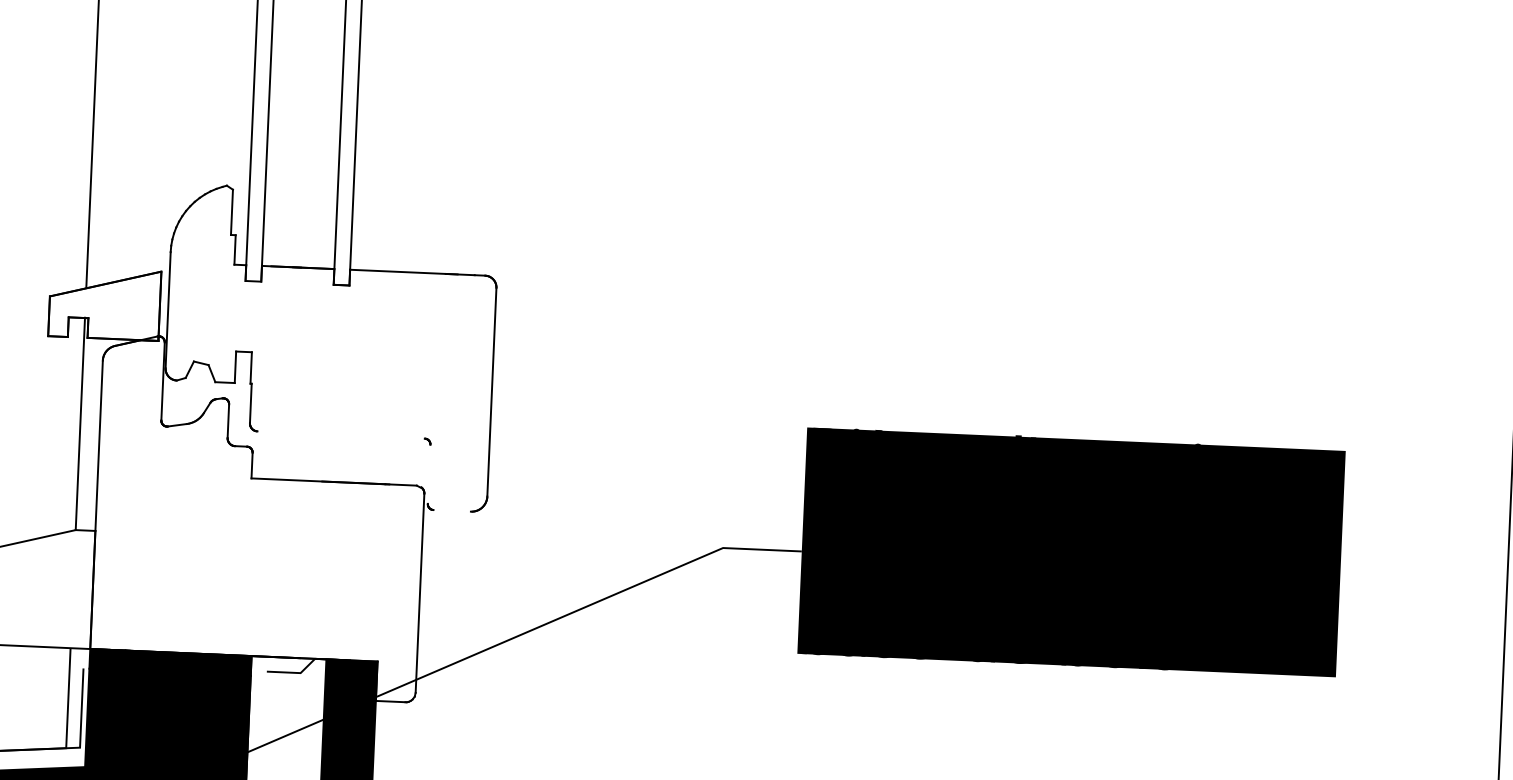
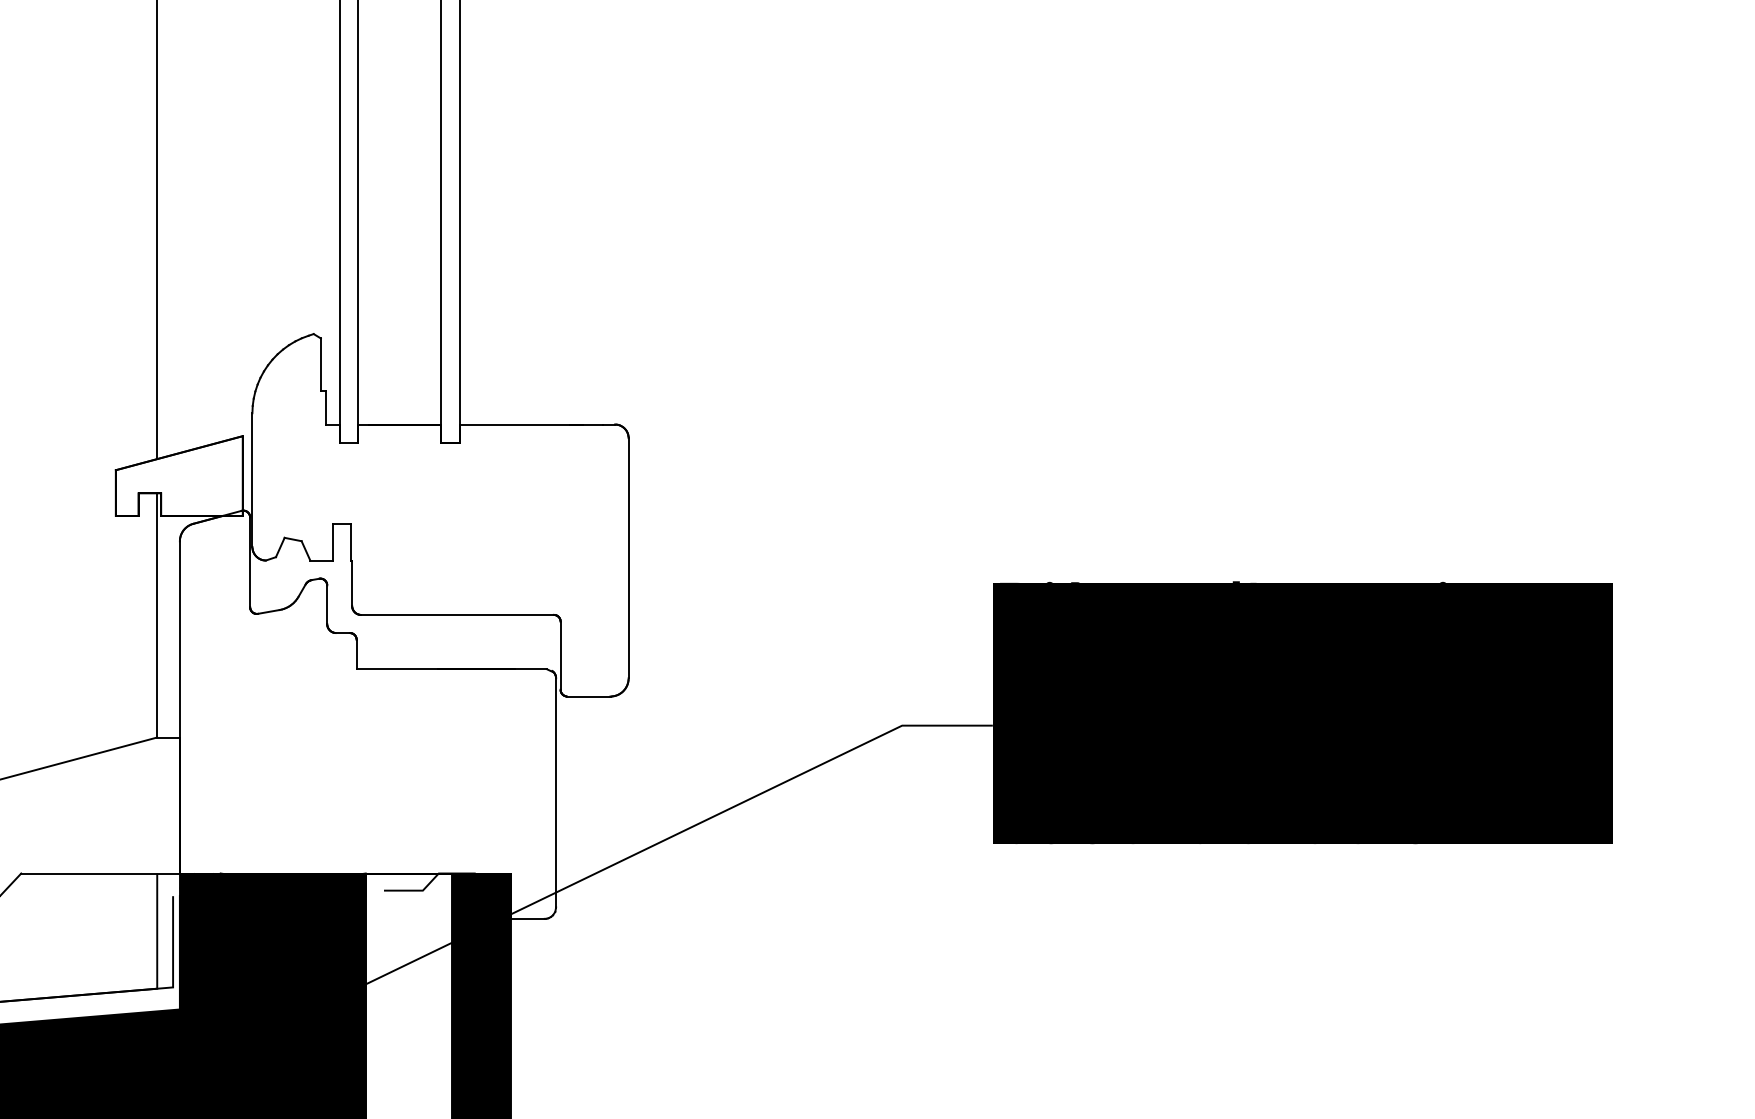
line: (341, 434) -> (457, 614), added
line: (429, 474) -> (560, 655), added
line: (451, 510) -> (588, 696), added

